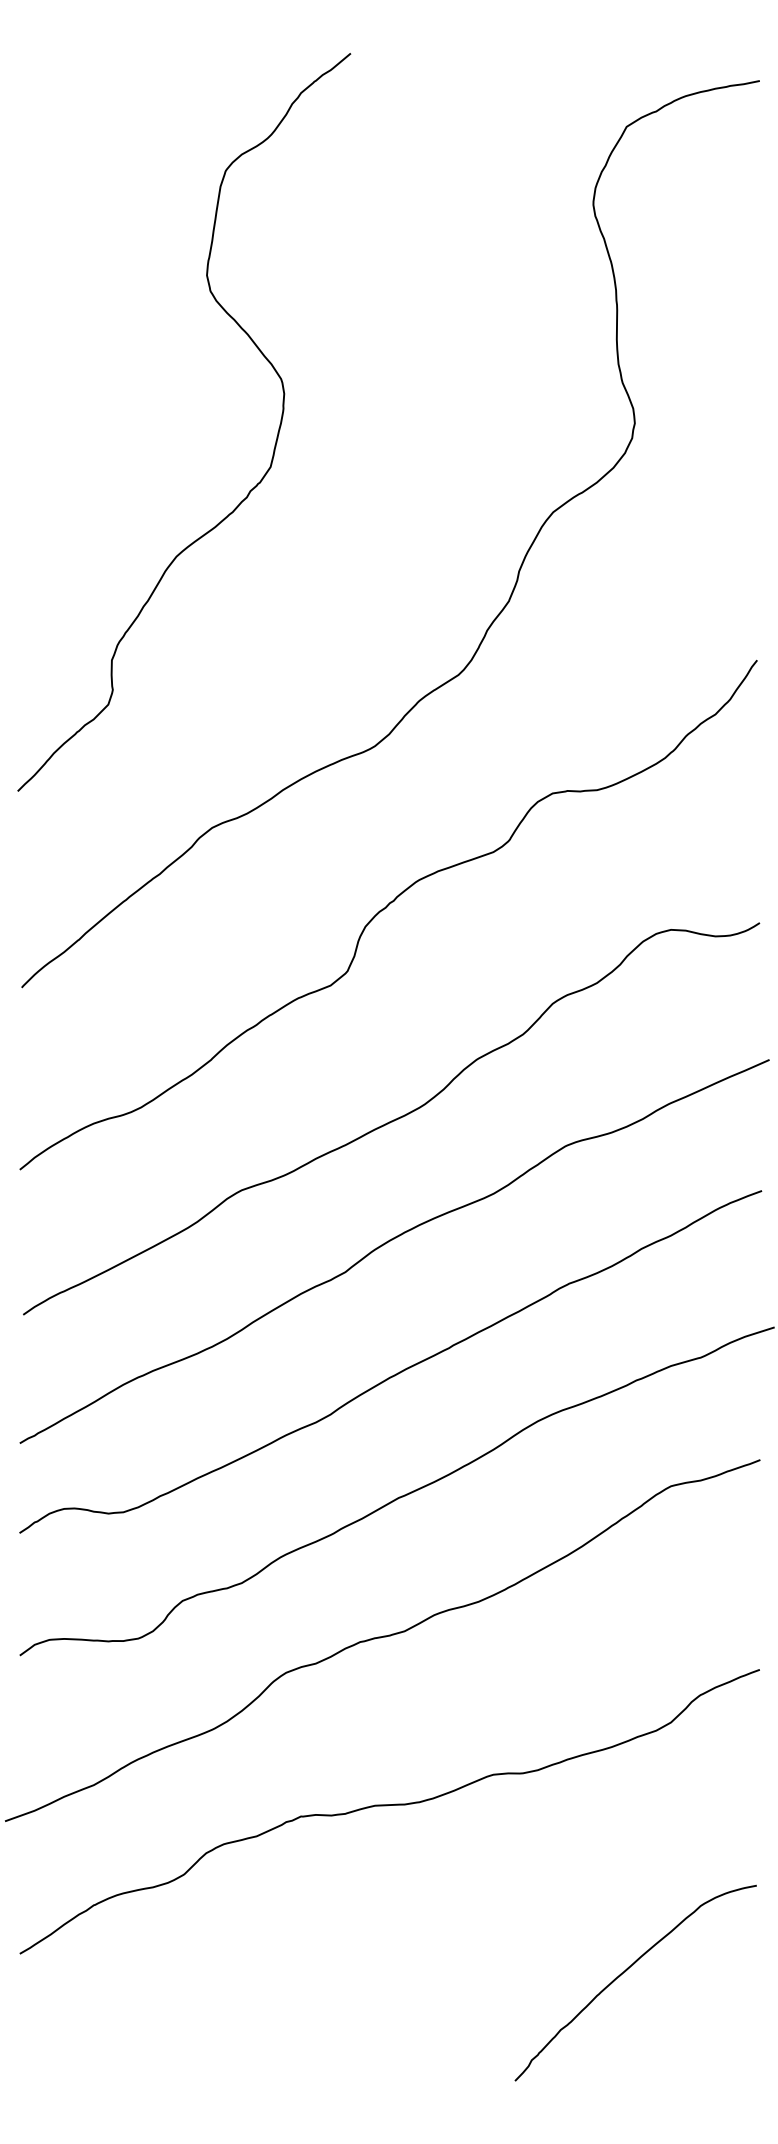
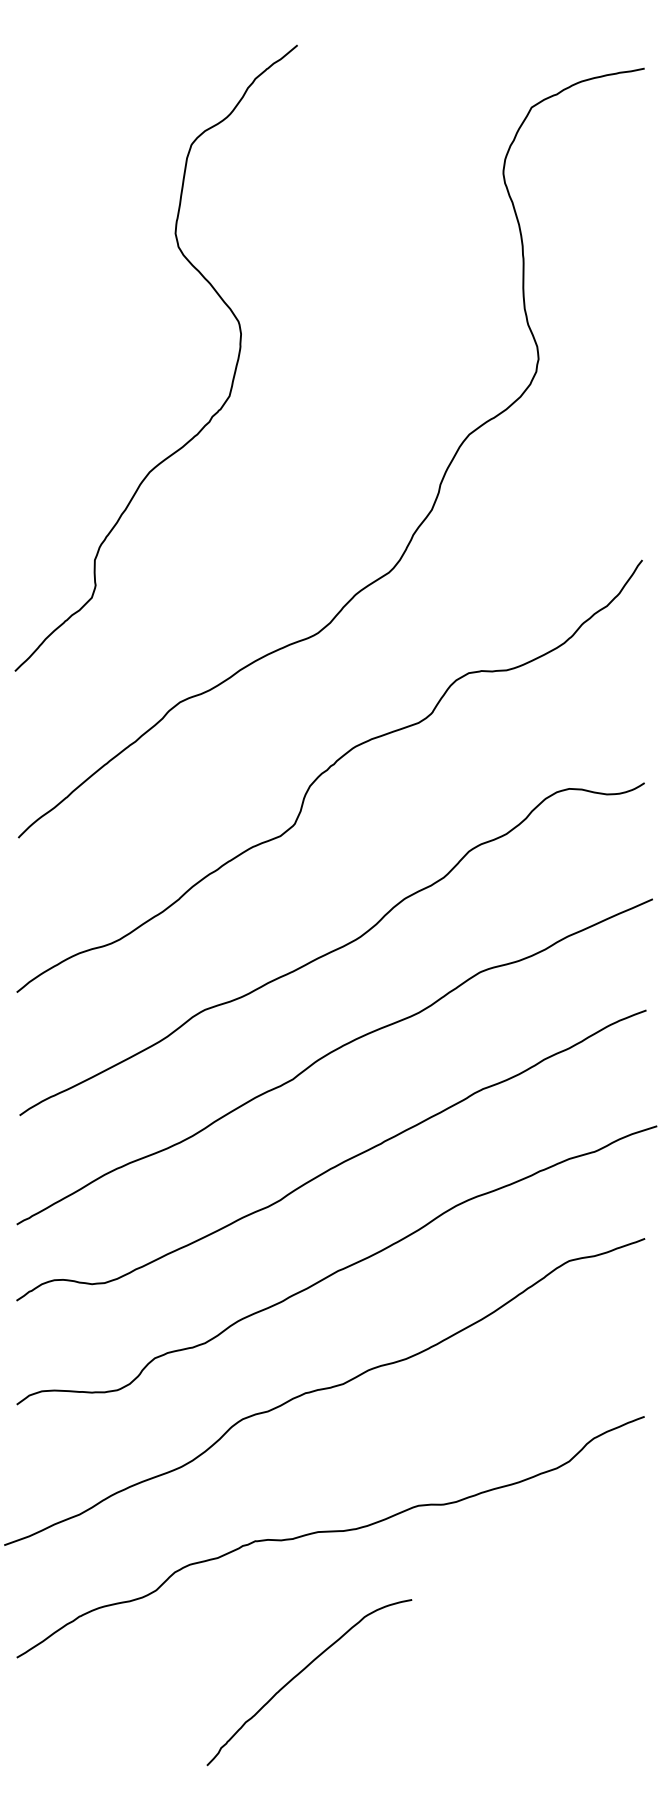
curve: (625, 1972) -> (300, 1673), moved

